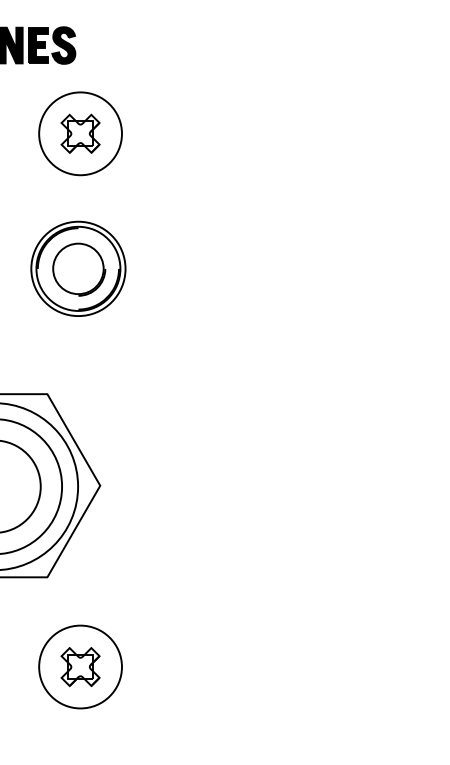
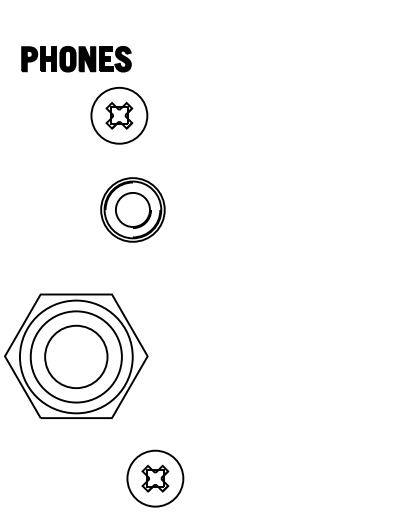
part: (80, 133) -> (119, 115), moved
part: (80, 666) -> (155, 478), moved

